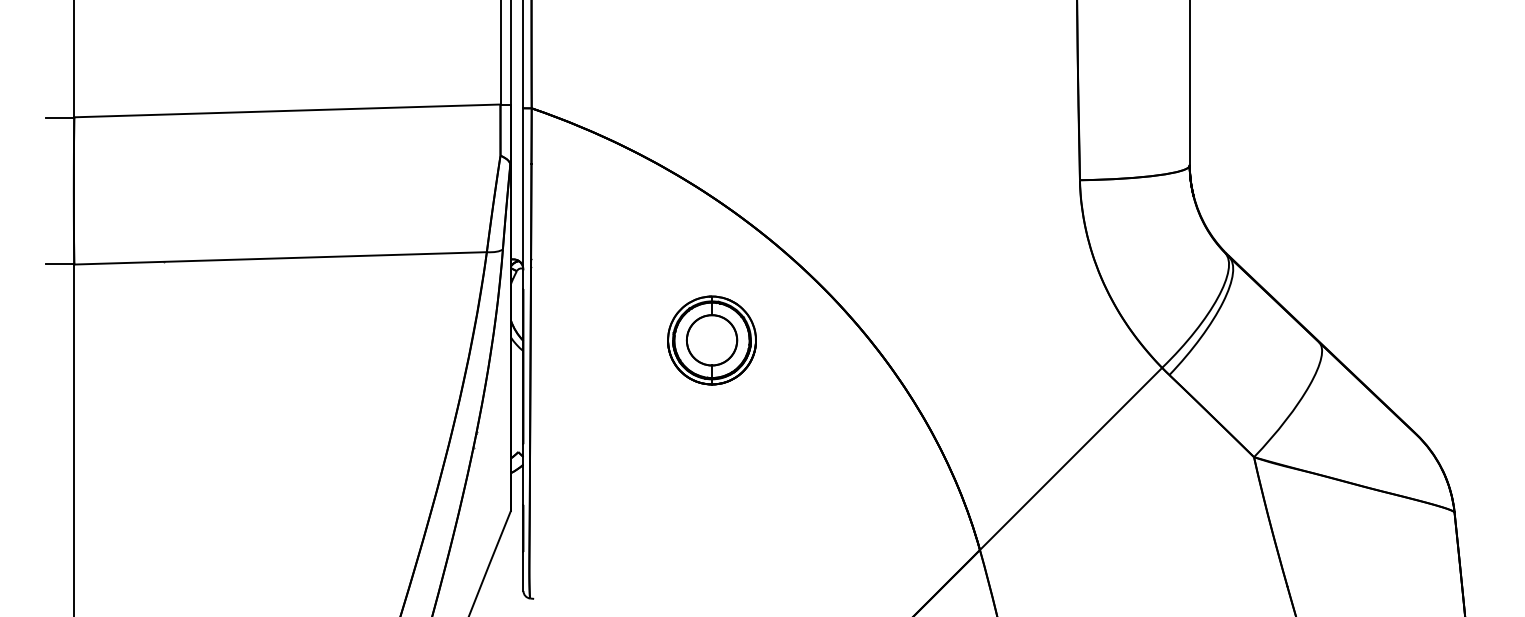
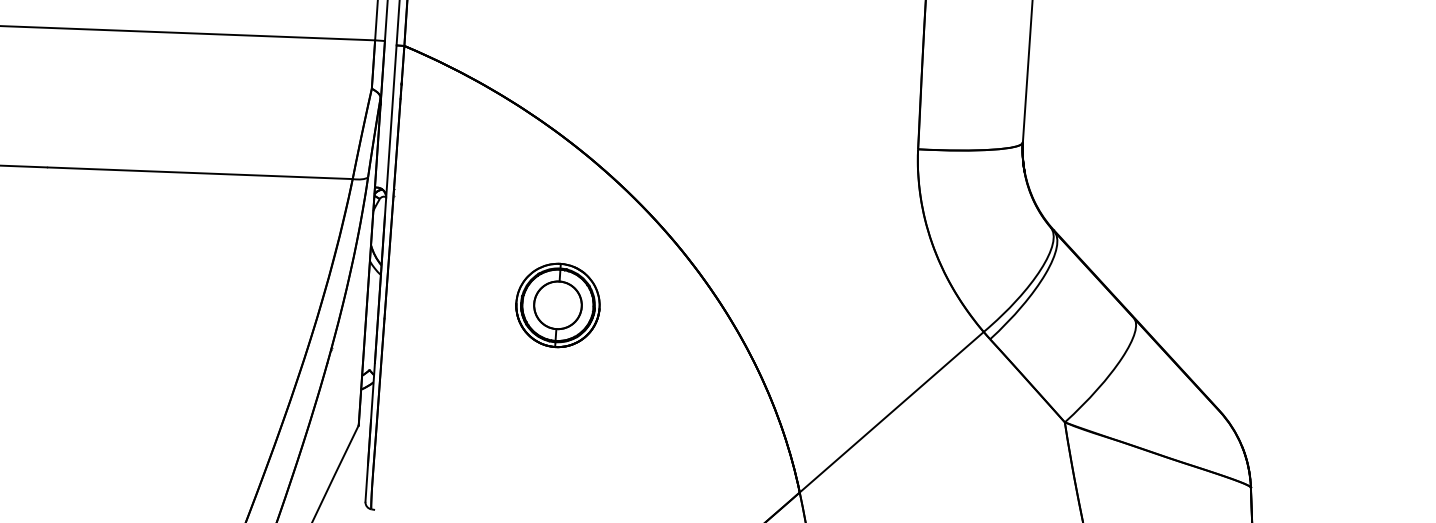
part: (711, 340) -> (557, 305), moved

